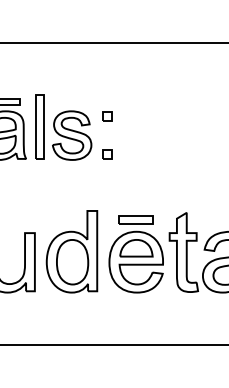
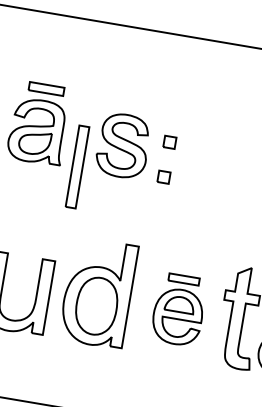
part: (107, 116) -> (170, 141), moved
part: (39, 126) -> (77, 166), moved
part: (135, 254) -> (178, 309), size x0.7

